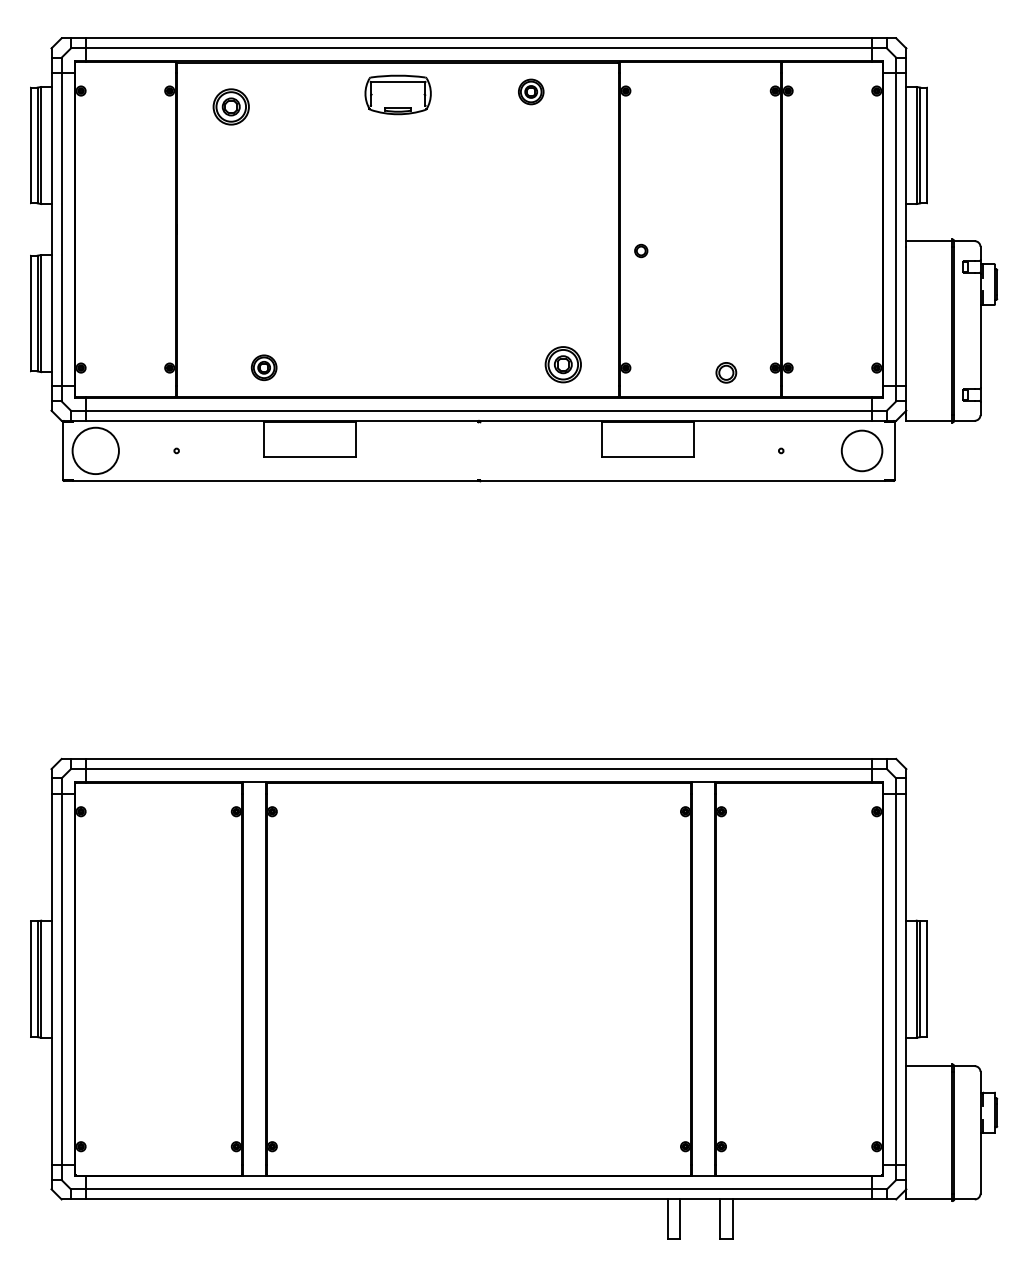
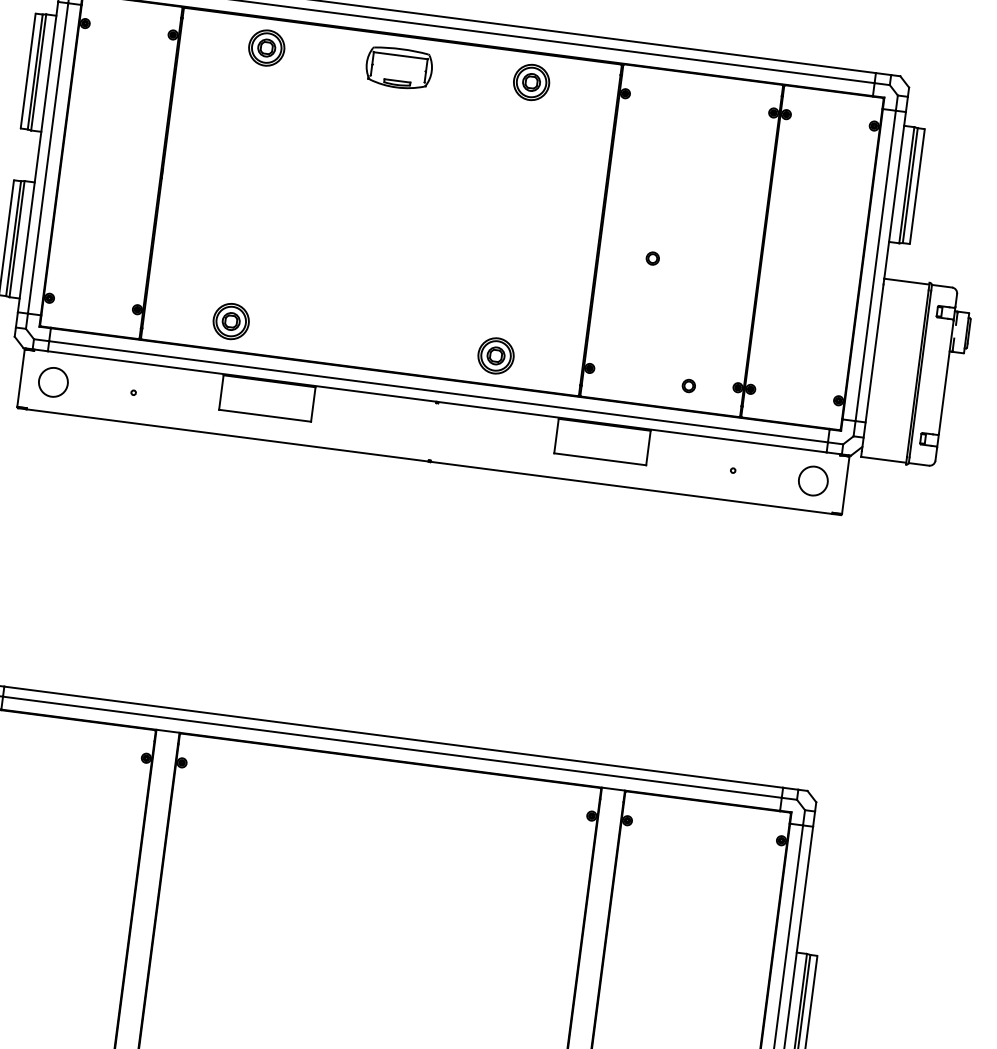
part: (530, 91) -> (530, 81), size x1.43
part: (230, 106) -> (266, 47), moved
part: (641, 250) -> (653, 258), moved
part: (562, 364) -> (495, 355), moved
part: (263, 367) -> (230, 321), size x1.43
part: (726, 372) -> (689, 385), size x0.62
circle: (95, 450) -> (53, 381), size x0.62
circle: (861, 450) -> (812, 480), size x0.71

